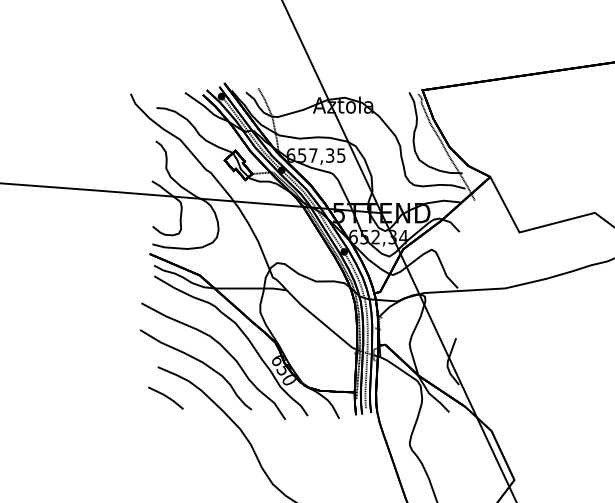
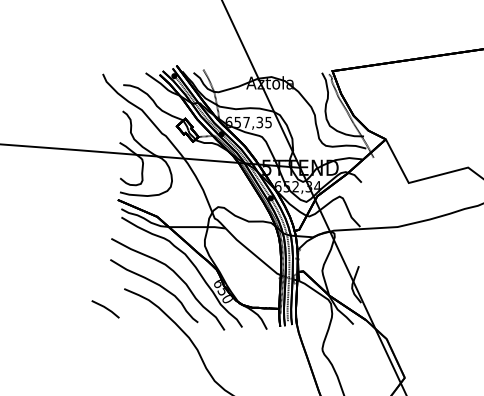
line: (165, 397) -> (105, 308), moved

